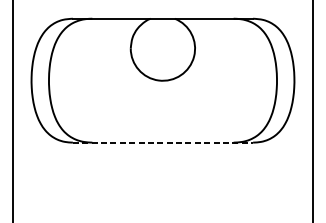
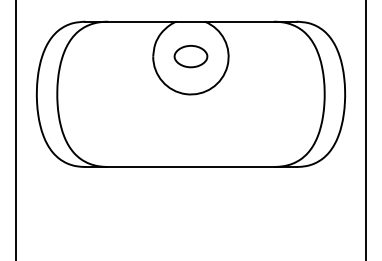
part: (162, 48) -> (190, 56), added
line: (163, 143) -> (191, 167), dashed -> solid

